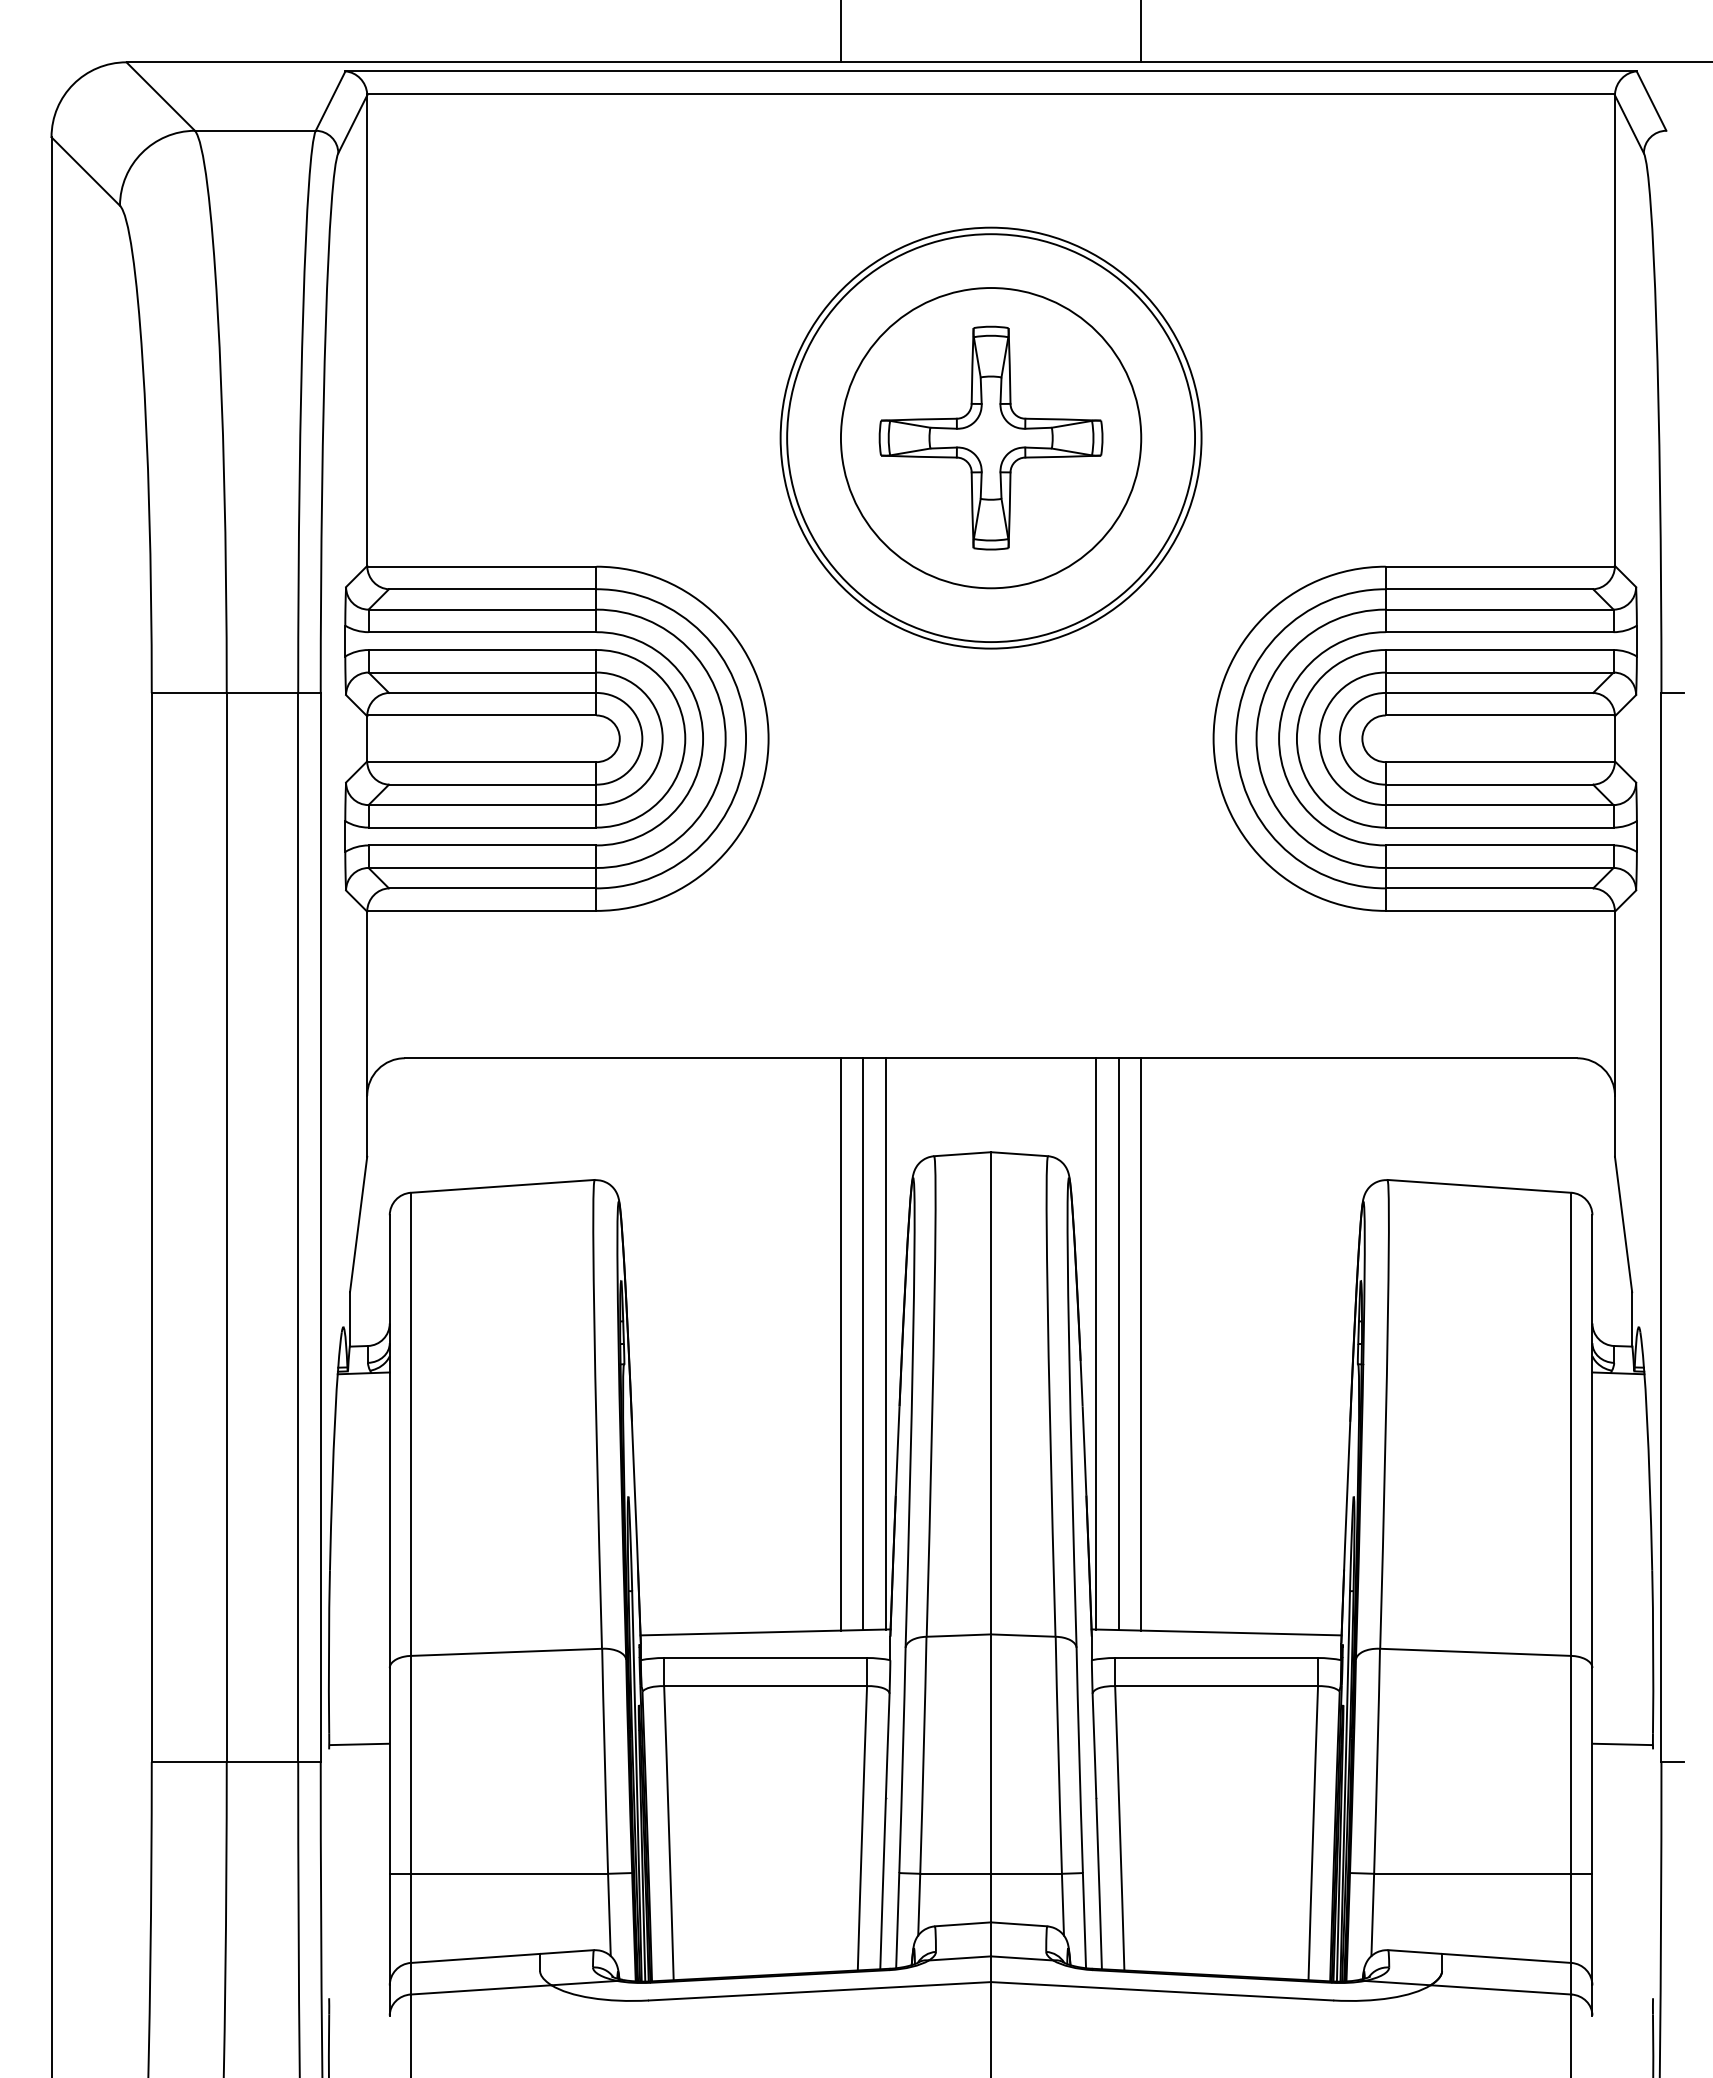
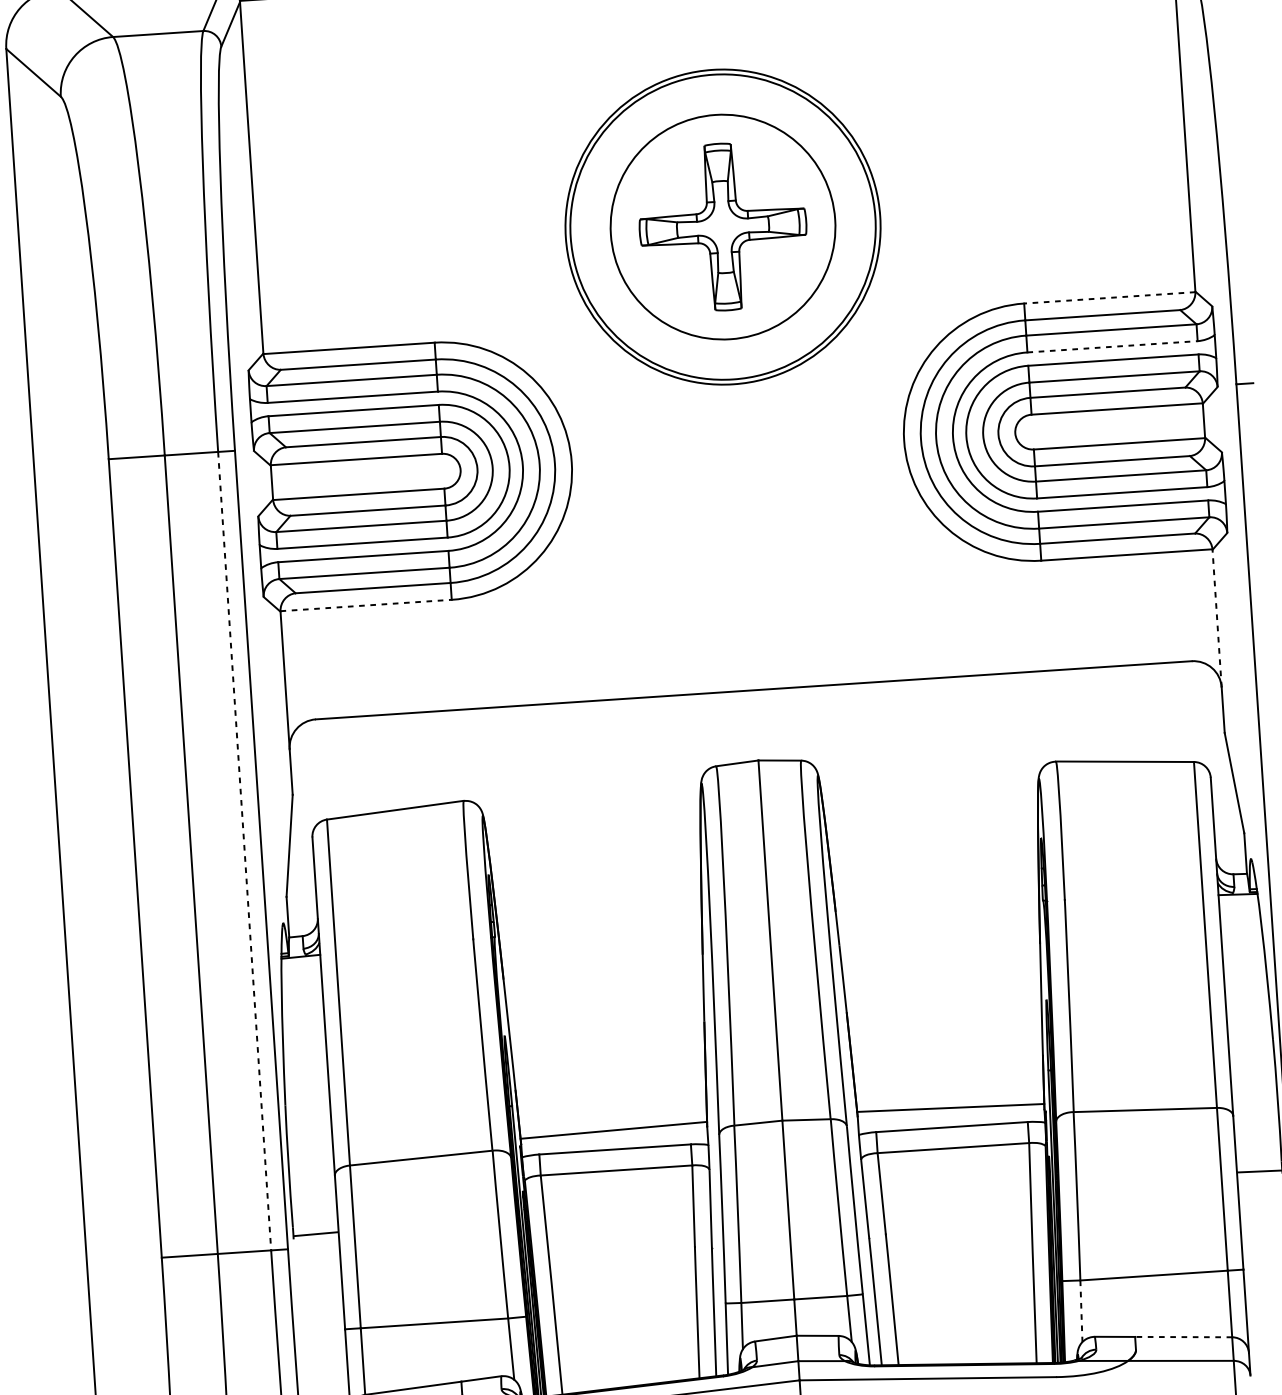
line: (1500, 566) -> (1109, 297), solid -> dashed
line: (1499, 632) -> (1112, 347), solid -> dashed
line: (481, 910) -> (365, 605), solid -> dashed
line: (1614, 1003) -> (1216, 618), solid -> dashed
line: (298, 1228) -> (244, 851), solid -> dashed
line: (885, 1343) -> (689, 908), removed
line: (1096, 1343) -> (846, 898), removed
line: (840, 1344) -> (655, 911), removed
line: (863, 1344) -> (672, 910), removed
line: (1118, 1344) -> (863, 897), removed
line: (1141, 1344) -> (880, 896), removed
line: (1372, 1915) -> (1081, 1311), solid -> dashed
line: (1506, 1958) -> (1183, 1337), solid -> dashed

